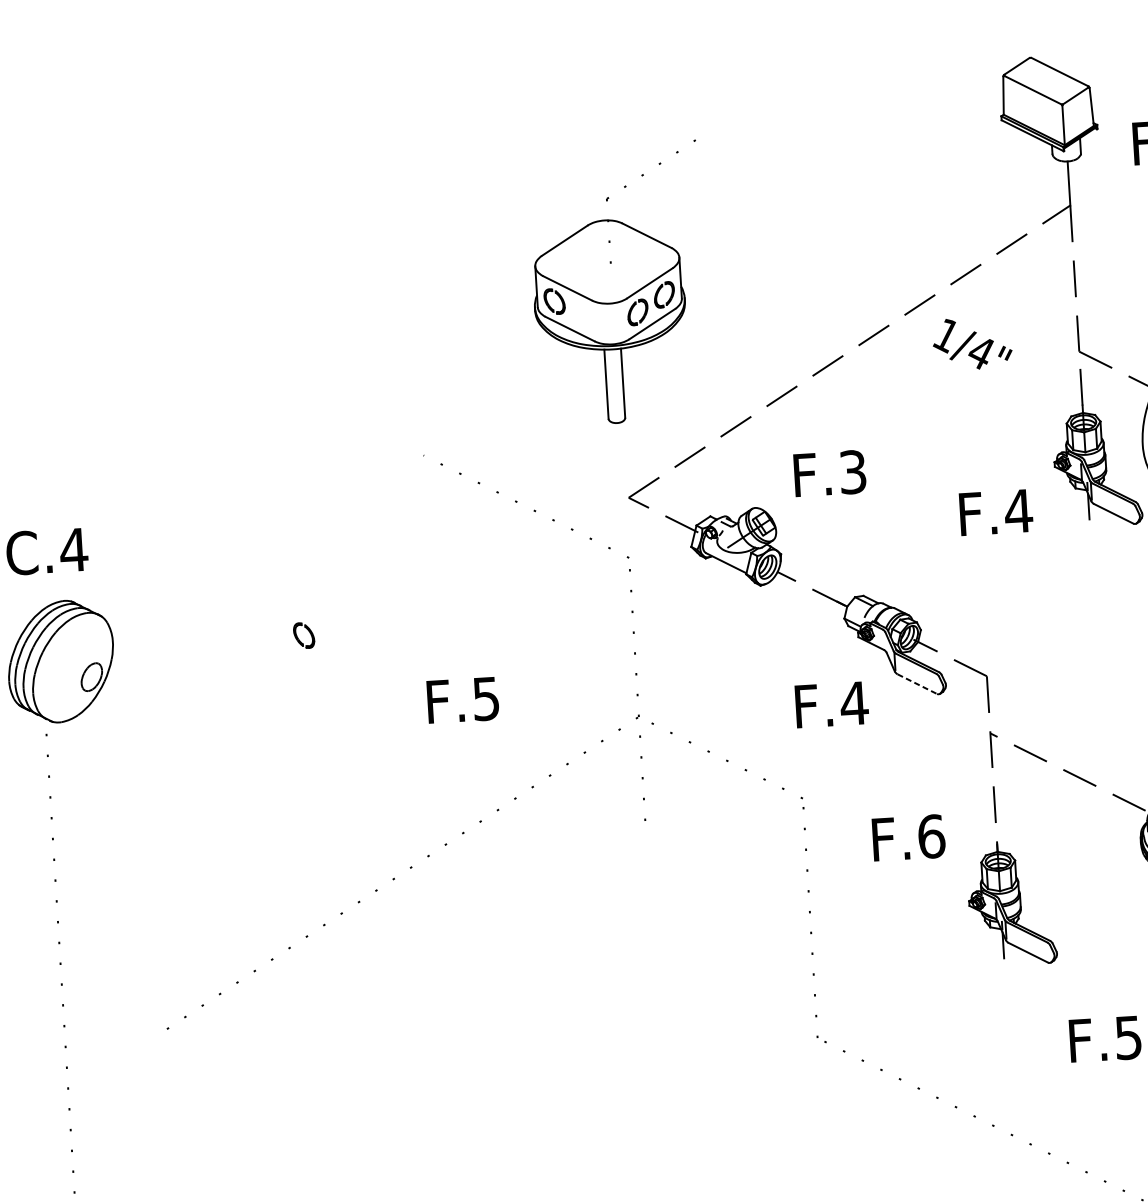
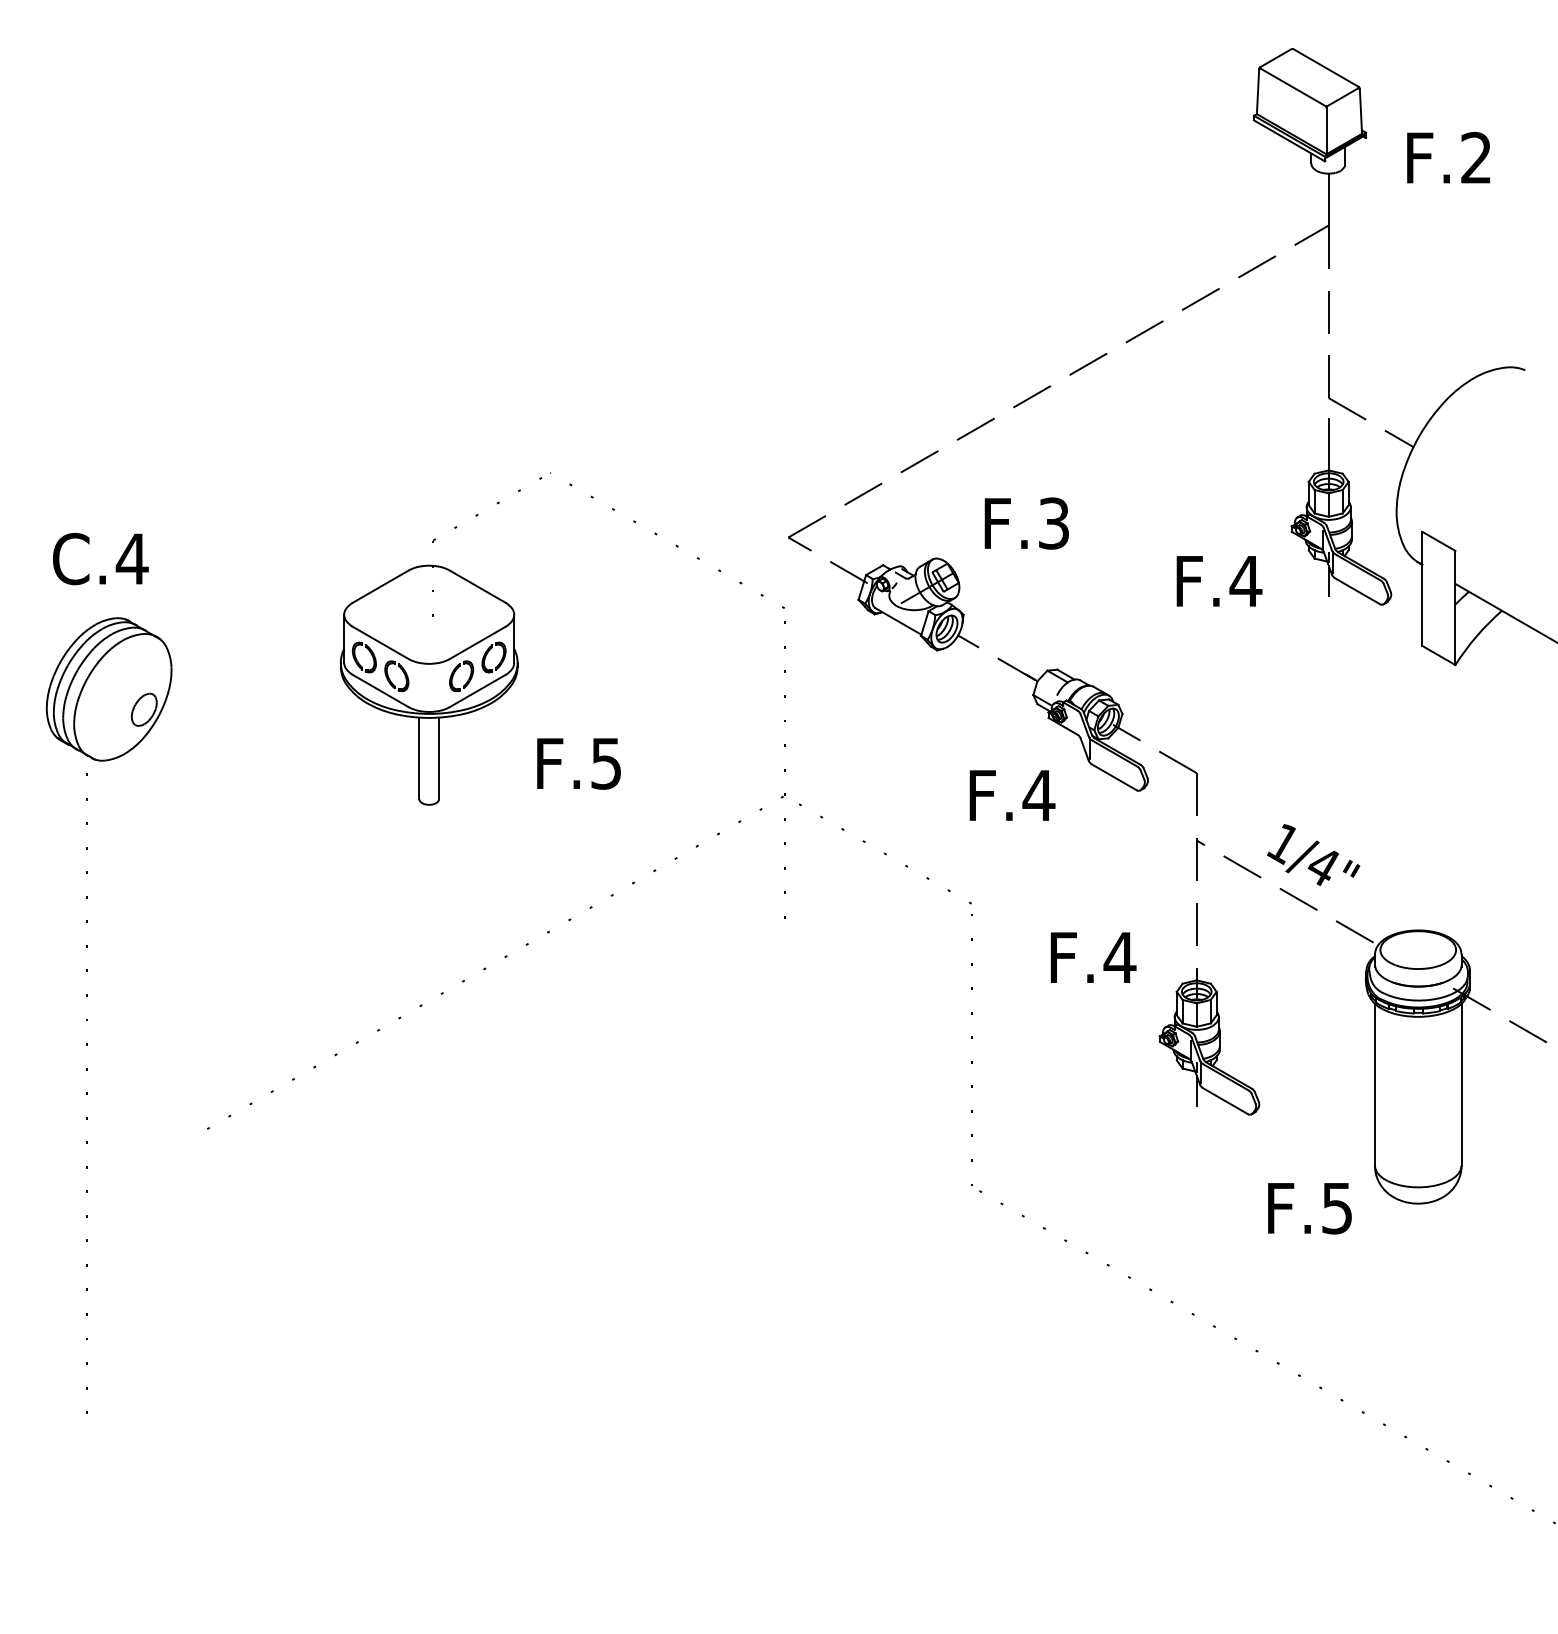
part: (619, 284) -> (441, 641), moved
text: (972, 344) -> (1313, 855), moved
line: (917, 684) -> (1114, 777), dashed -> solid
text: (931, 836) -> (1119, 957), F.6 -> F.4

